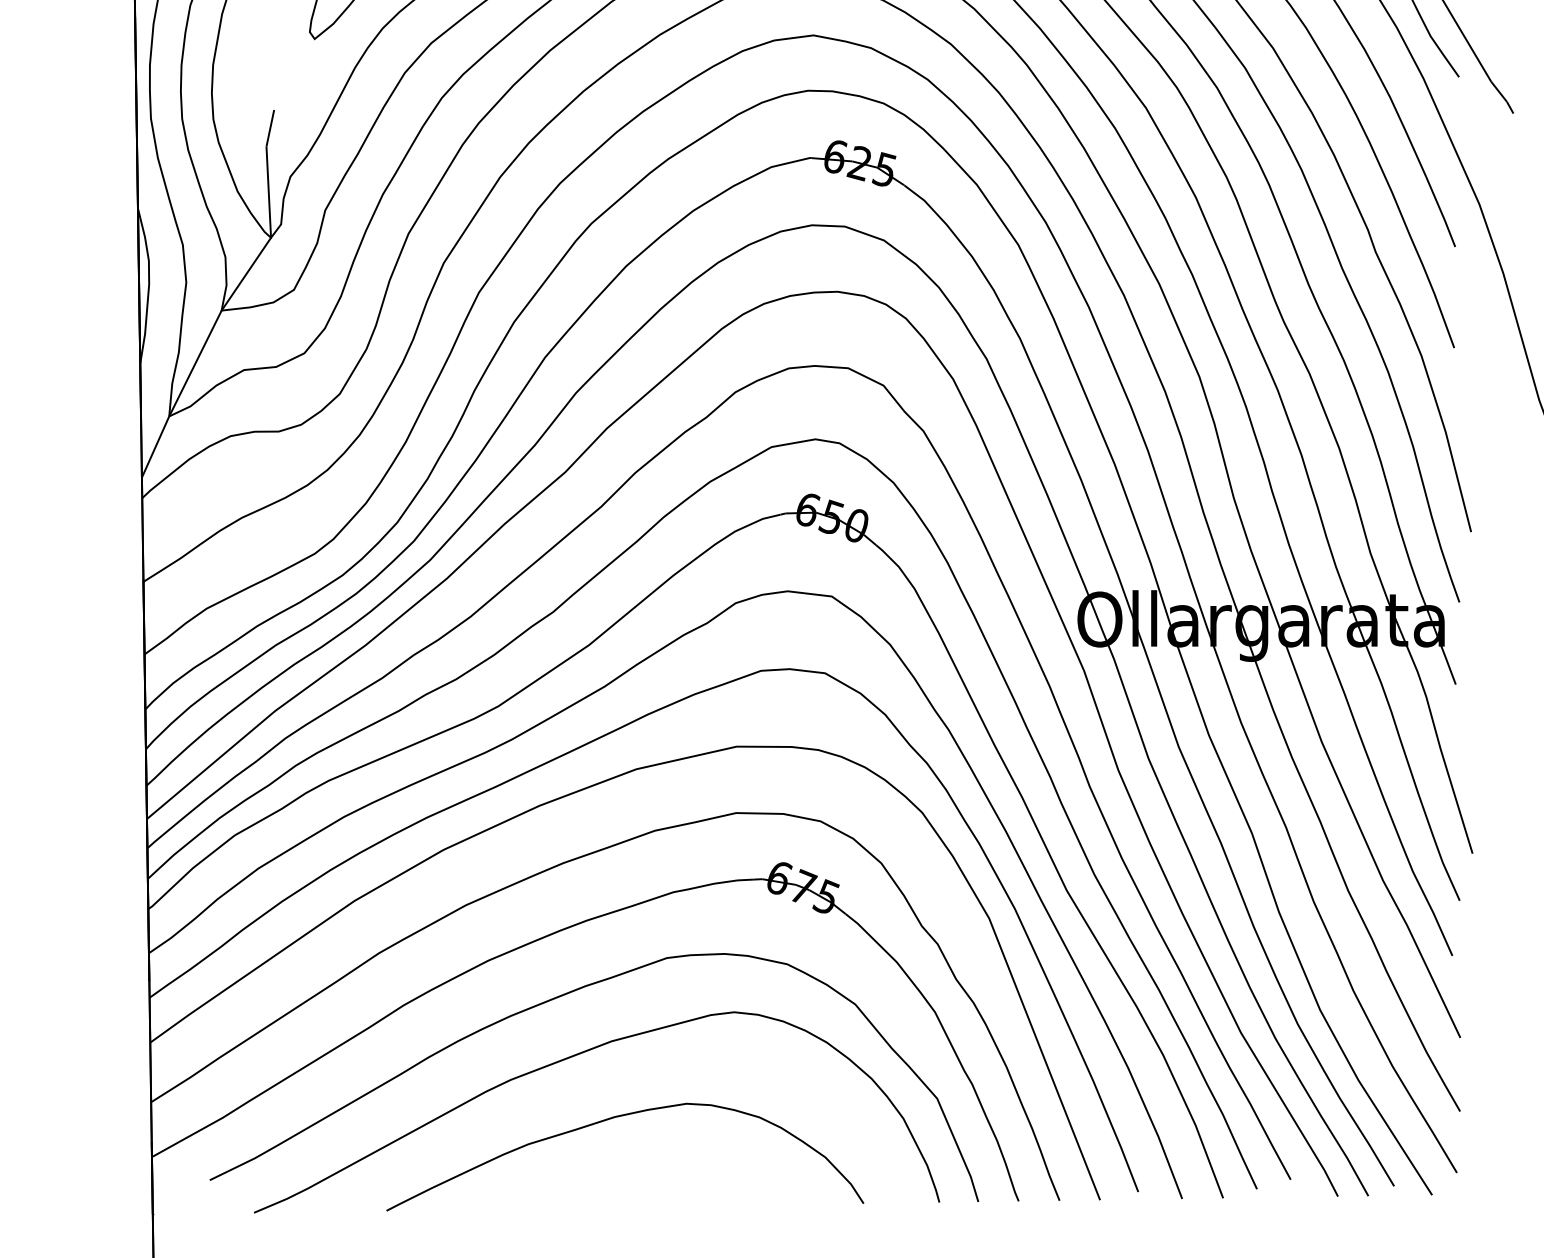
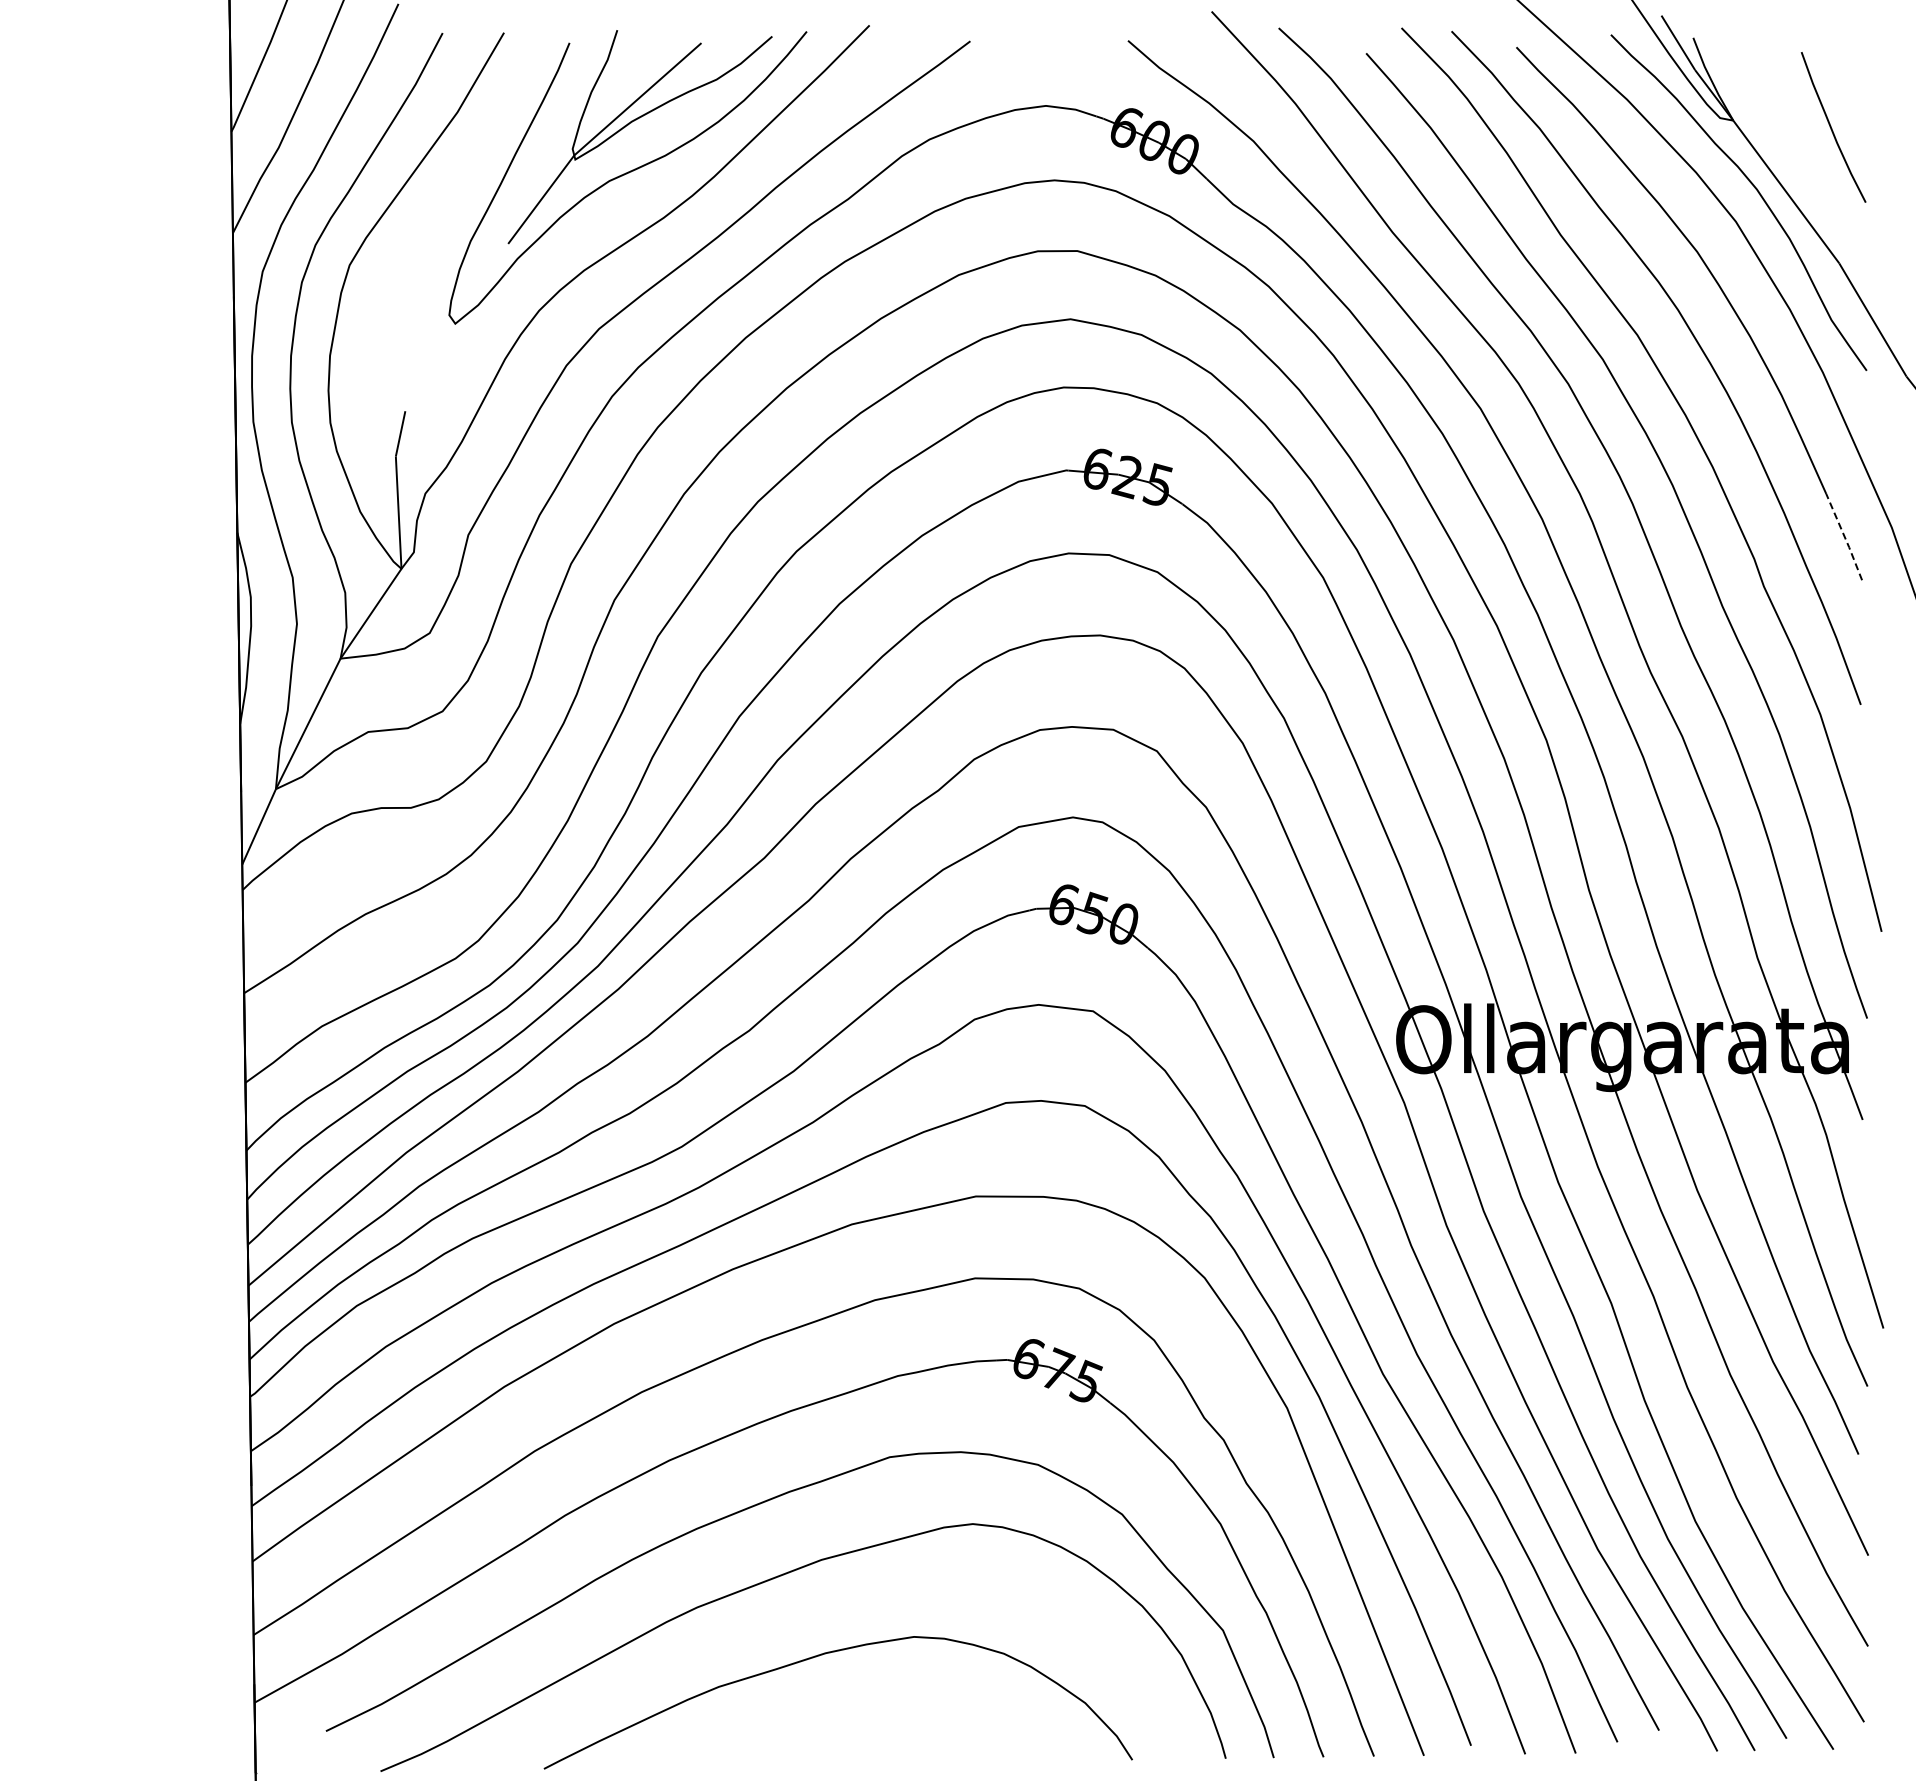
line: (1441, 212) -> (1844, 537), solid -> dashed

